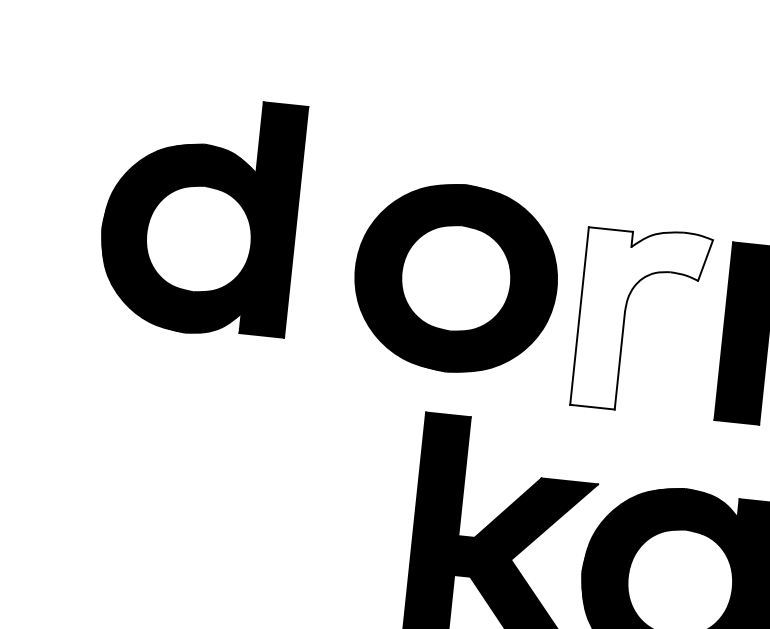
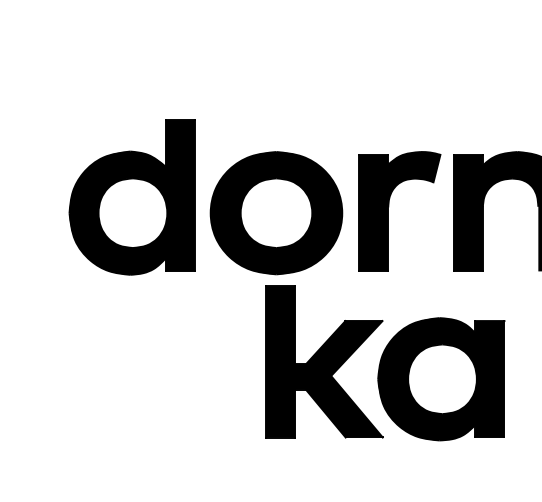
part: (199, 214) -> (131, 197), moved
part: (456, 278) -> (276, 213), moved
fill: (641, 319) -> (399, 211), added

